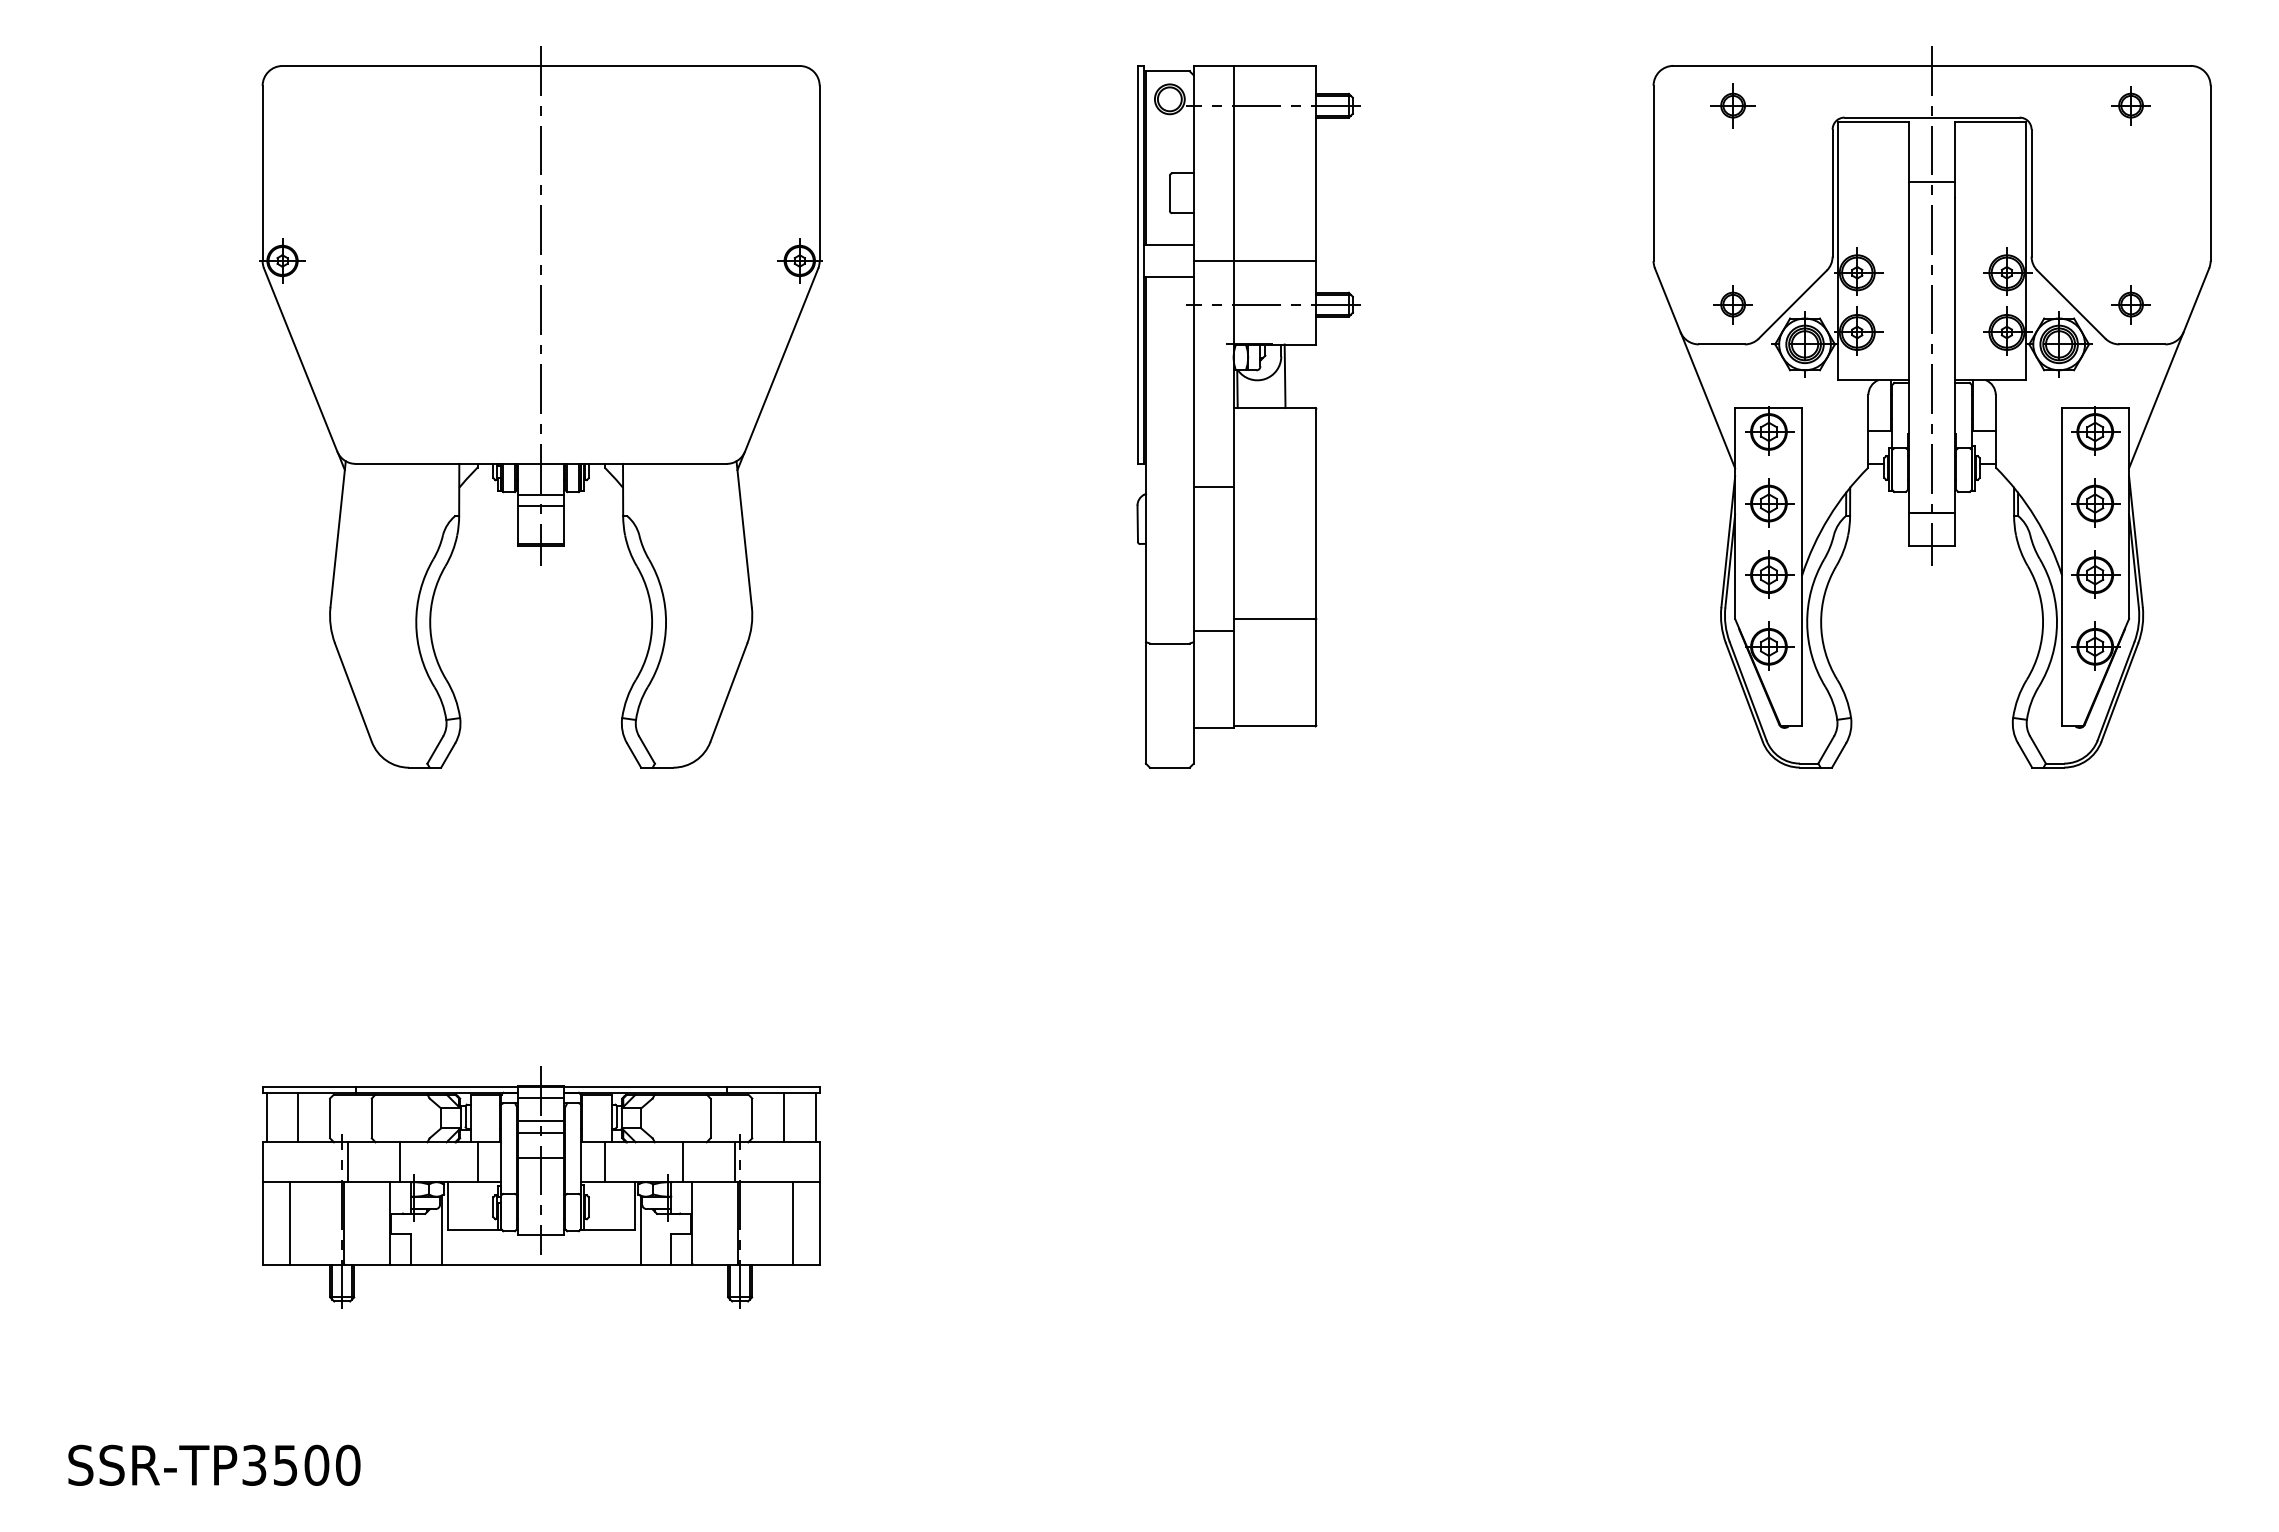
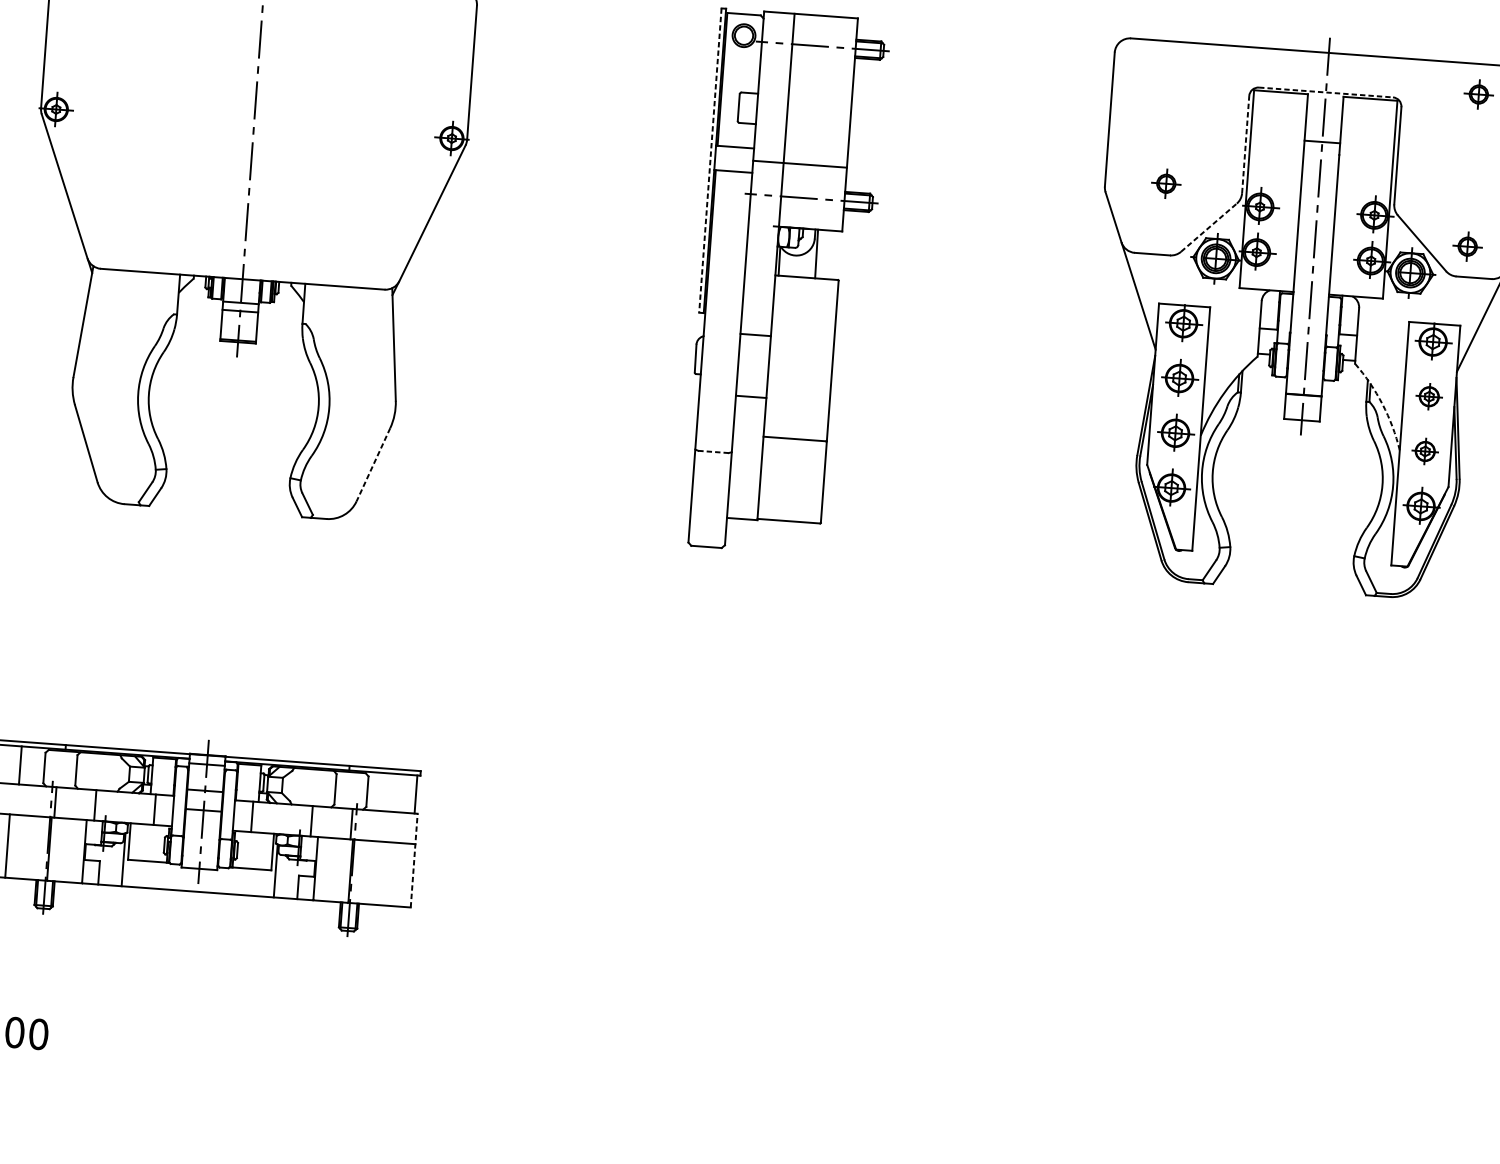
part: (1732, 105) -> (1174, 72), removed
line: (1932, 117) -> (1326, 92), solid -> dashed
line: (1832, 193) -> (1245, 144), solid -> dashed
line: (1138, 264) -> (710, 160), solid -> dashed
part: (1732, 304) -> (1165, 183), moved
line: (1793, 304) -> (1209, 227), solid -> dashed
part: (2095, 502) -> (1429, 396), size x0.7
arc: (2035, 517) -> (1382, 404), solid -> dashed
part: (2095, 574) -> (1425, 451), size x0.7
line: (1213, 631) -> (751, 396), moved
line: (1169, 643) -> (713, 451), solid -> dashed
line: (728, 693) -> (373, 465), solid -> dashed
line: (783, 1117) -> (391, 792), removed
line: (540, 1120) -> (205, 781), removed
line: (819, 1203) -> (414, 860), solid -> dashed
line: (792, 1223) -> (392, 874), removed

